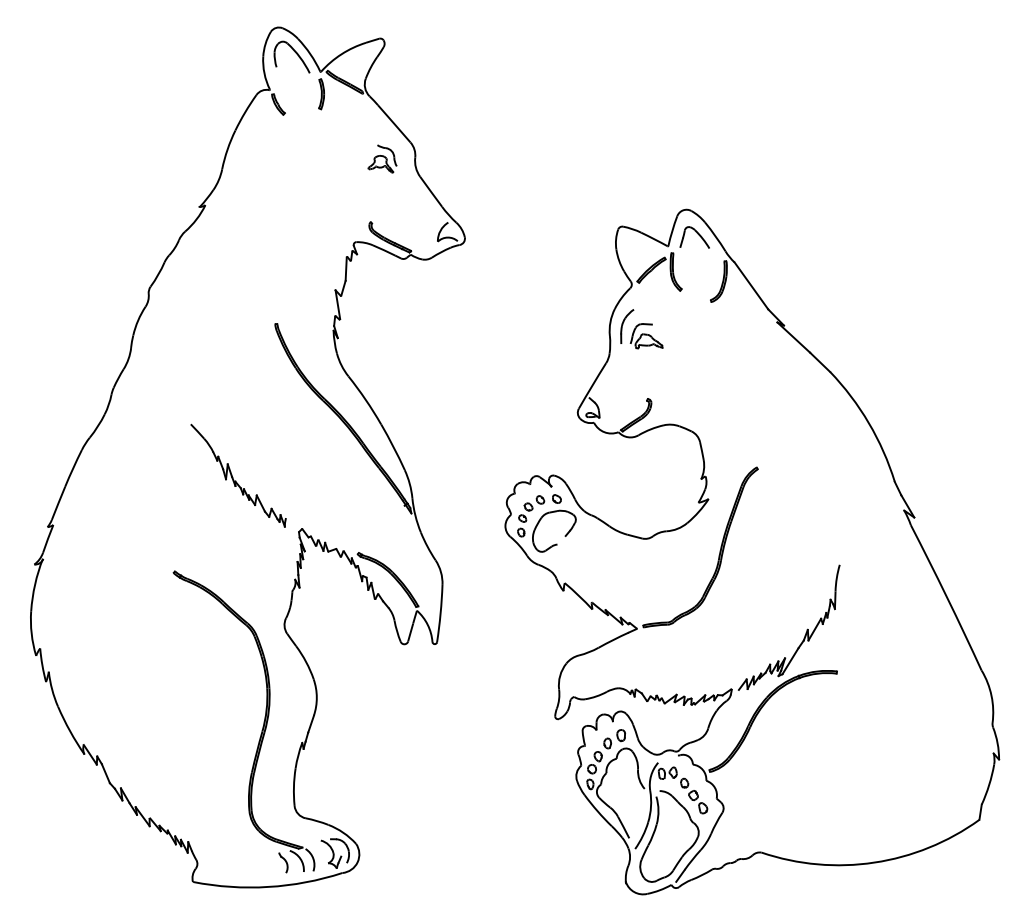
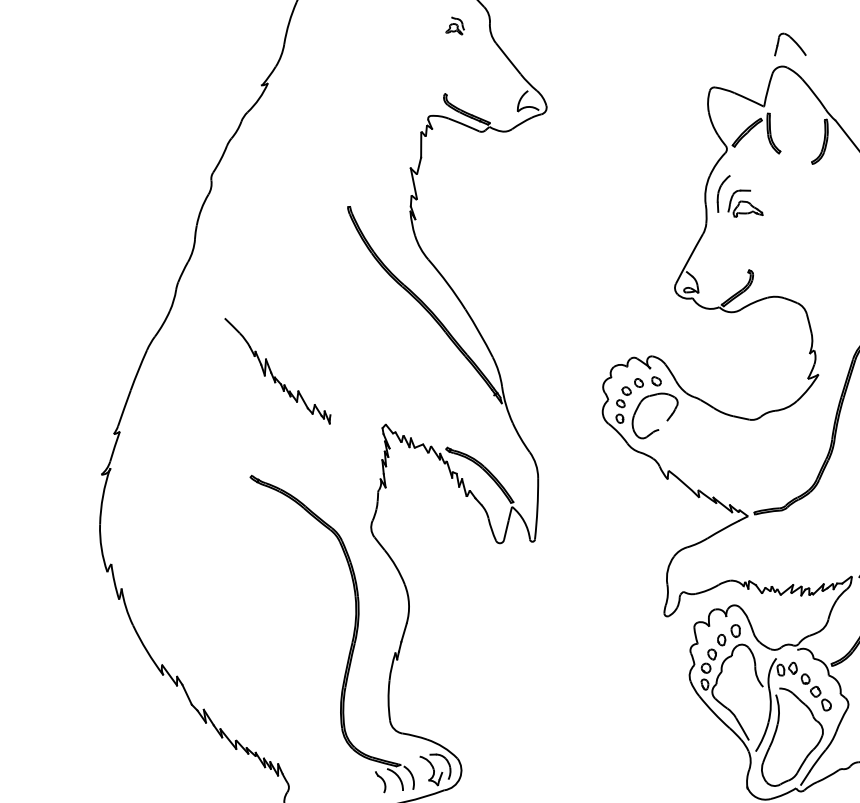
part: (382, 158) -> (455, 25), size x0.6
part: (694, 237) -> (789, 44), moved
part: (238, 475) -> (277, 370), moved

